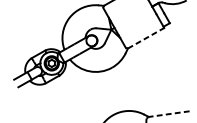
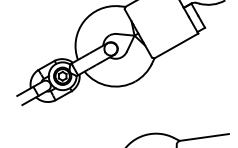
line: (146, 37) -> (176, 45), dashed -> solid
line: (169, 114) -> (204, 137), dashed -> solid

